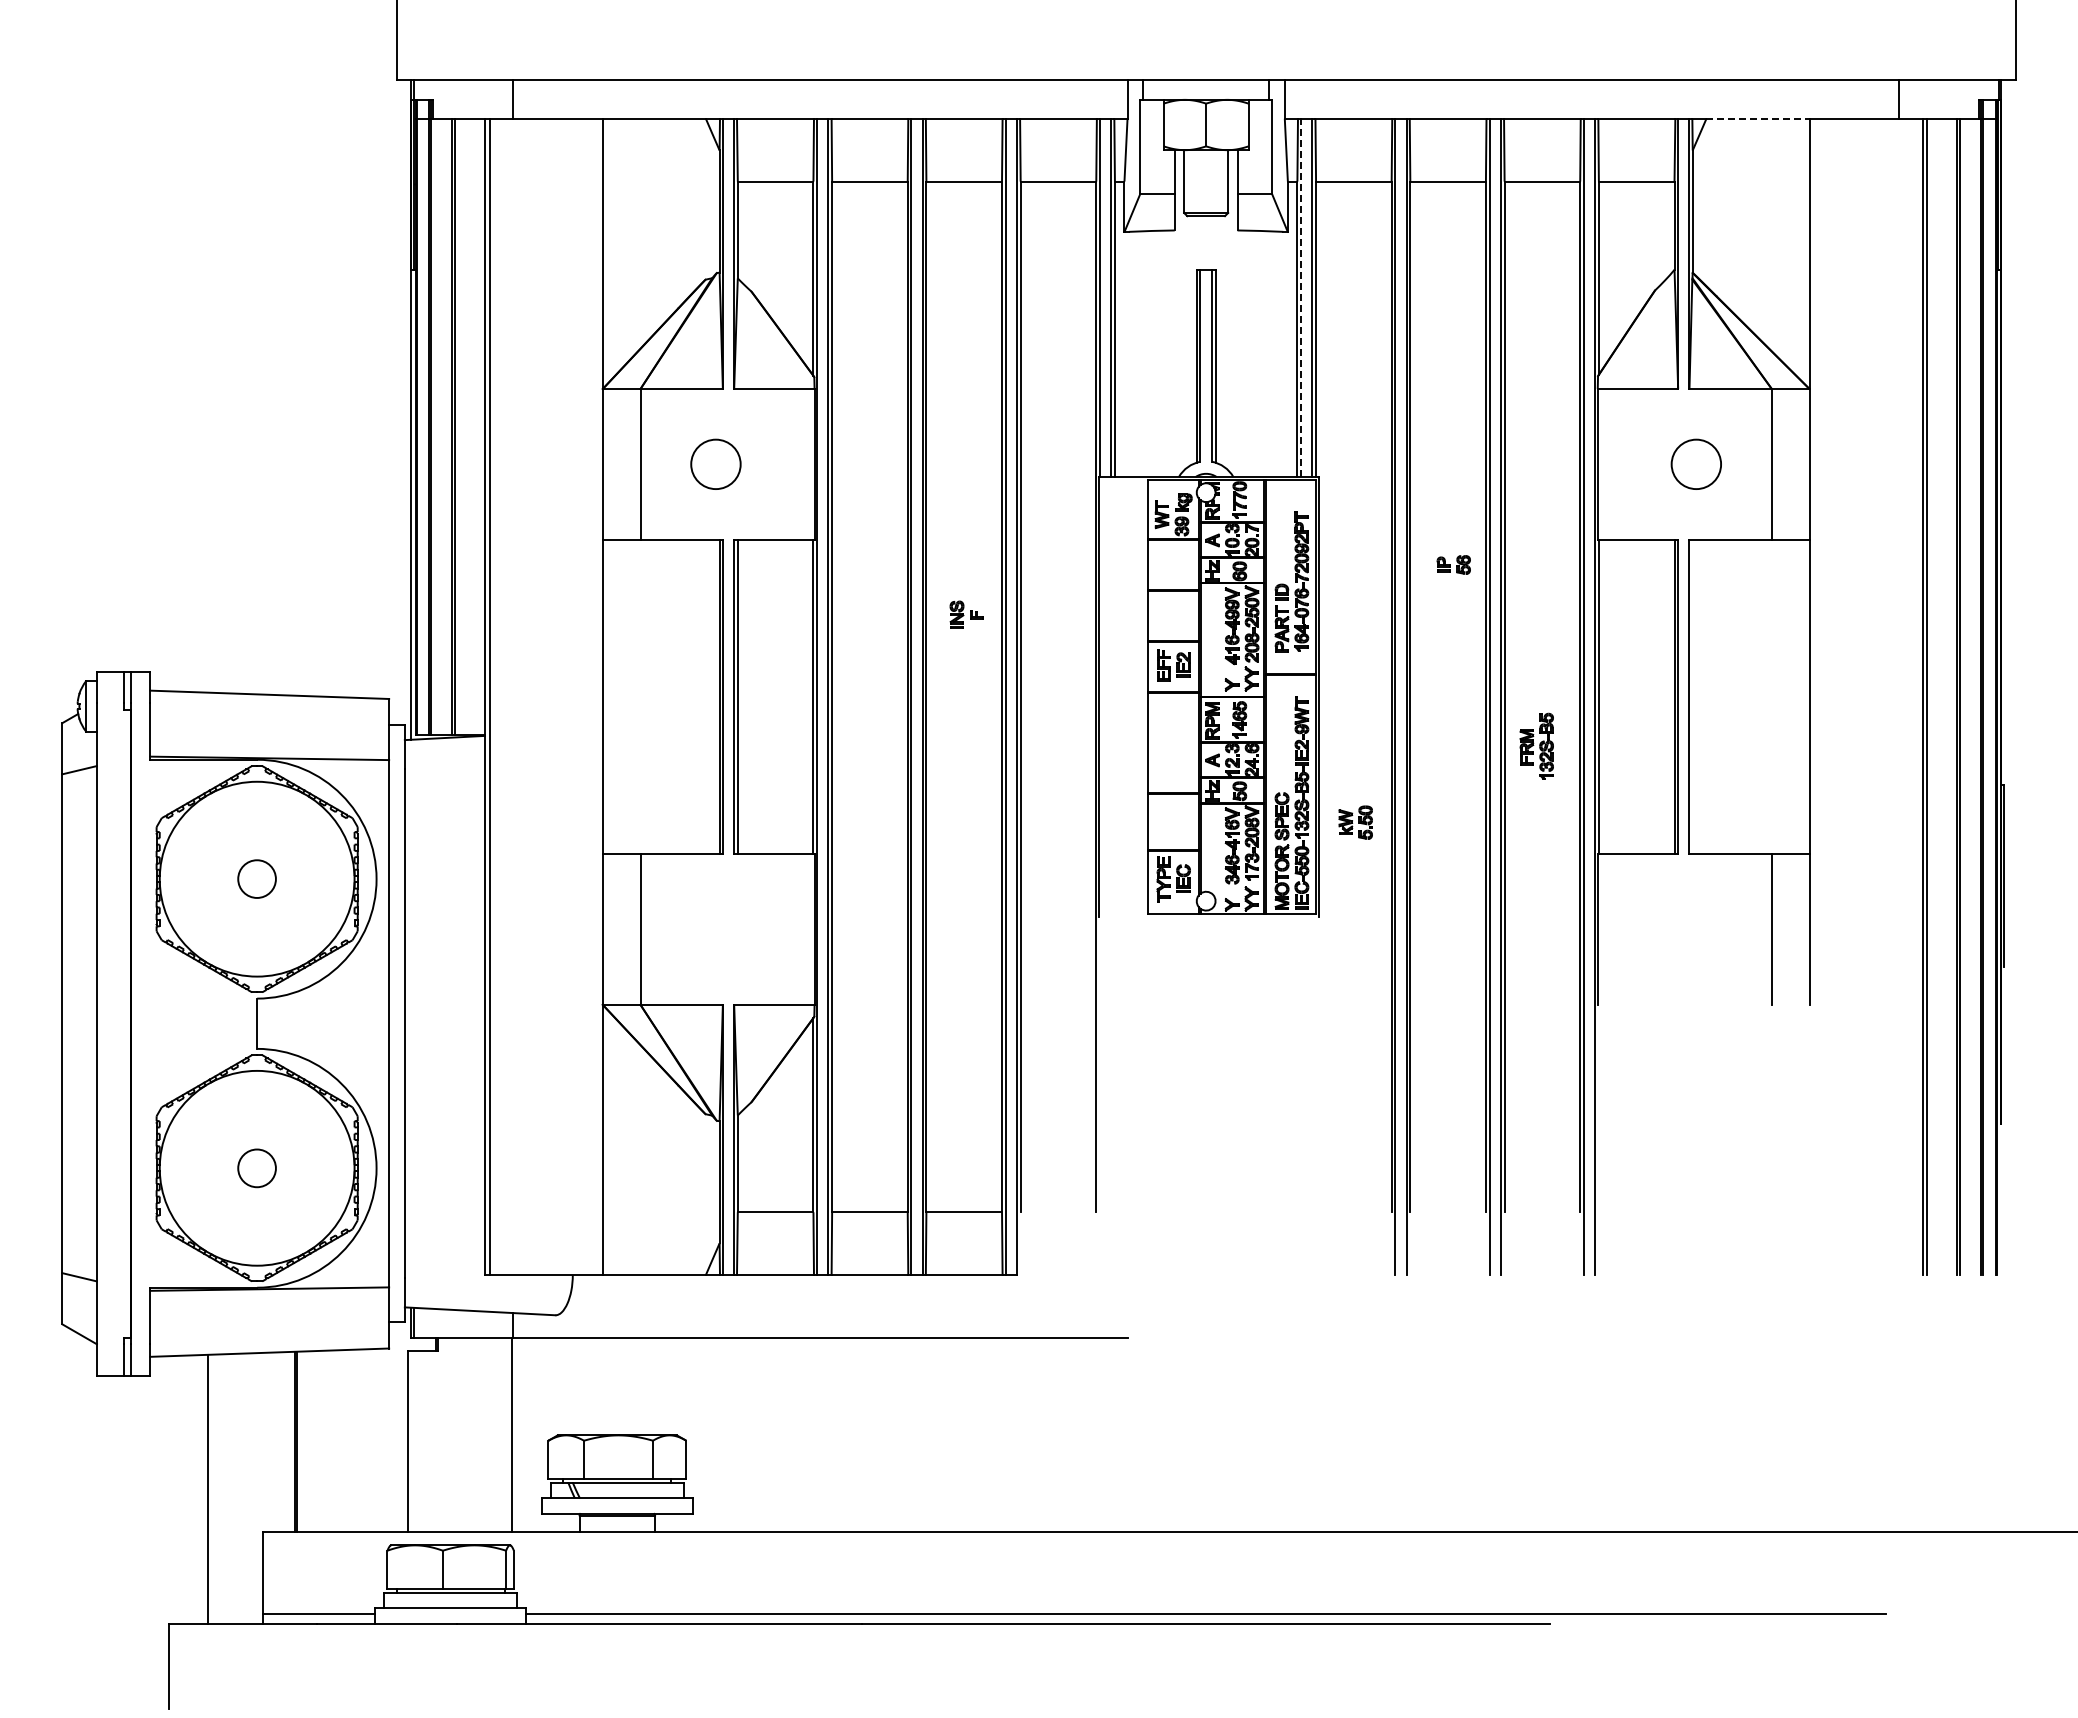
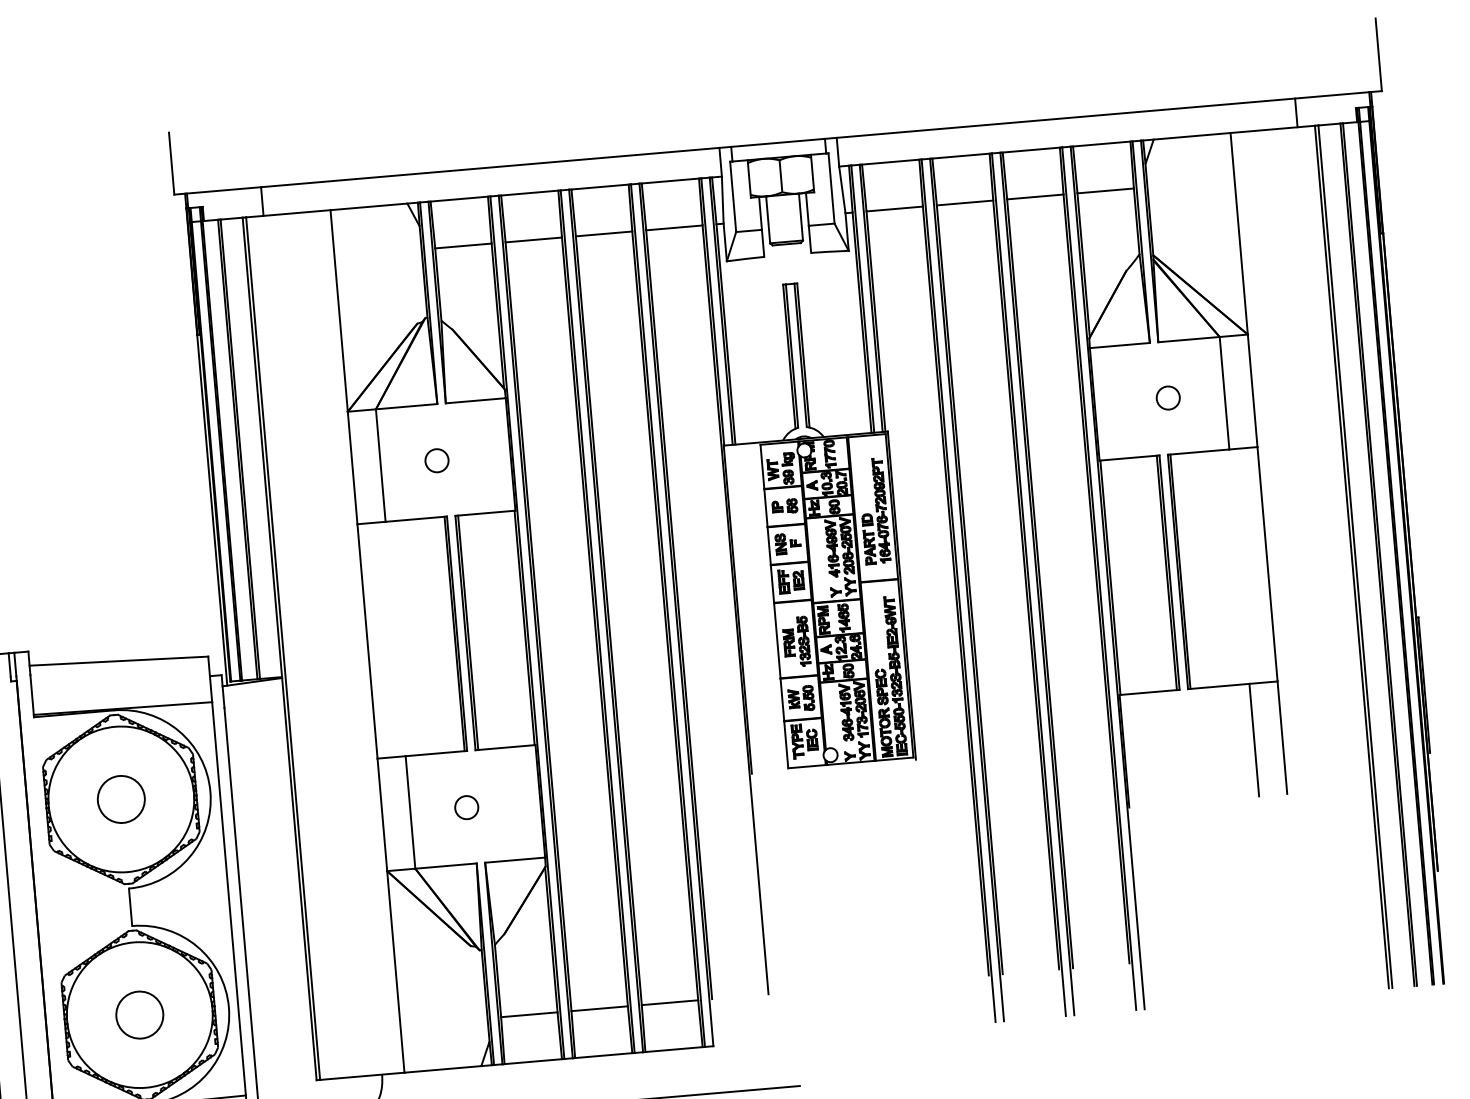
line: (1757, 118) -> (1191, 136), dashed -> solid
line: (1301, 297) -> (863, 298), dashed -> solid
circle: (715, 463) -> (436, 460), size x0.62
circle: (1695, 463) -> (1167, 397), size x0.62
part: (1453, 564) -> (784, 506), moved
part: (966, 614) -> (787, 543), moved
line: (1692, 696) -> (1180, 571), added
part: (1536, 745) -> (796, 641), moved
part: (1355, 822) -> (801, 698), moved
circle: (256, 878) -> (120, 798), size x1.67
circle: (715, 929) -> (466, 807), added
circle: (256, 1168) -> (139, 1015), size x1.67

